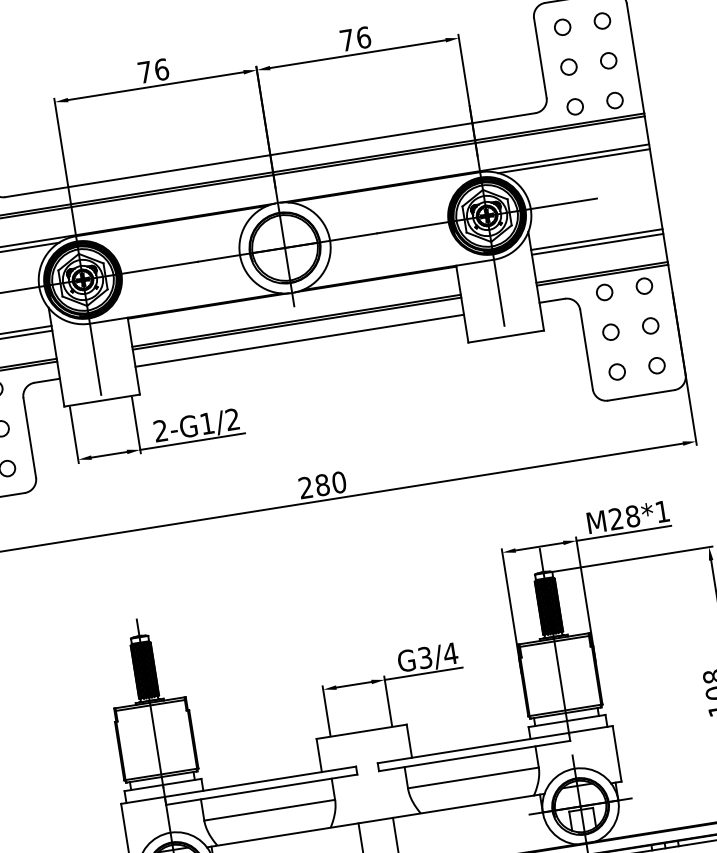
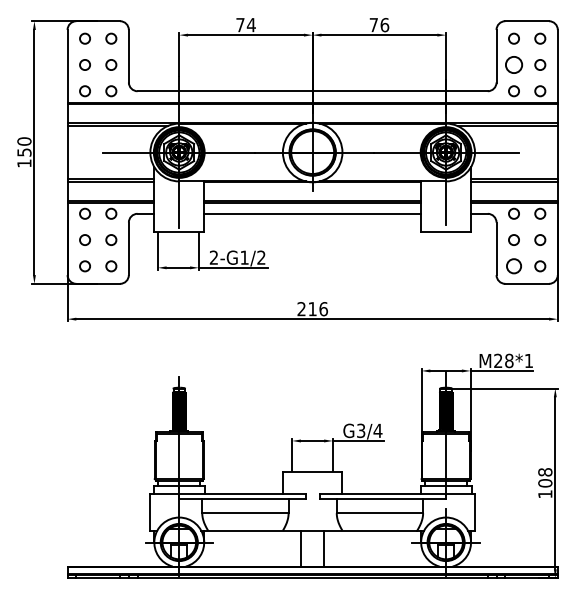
circle: (568, 66) -> (513, 64), size x1.6
text: (160, 68) -> (250, 24), 76 -> 74
circle: (616, 372) -> (513, 266), size x1.4
text: (329, 484) -> (317, 309), 280 -> 216

